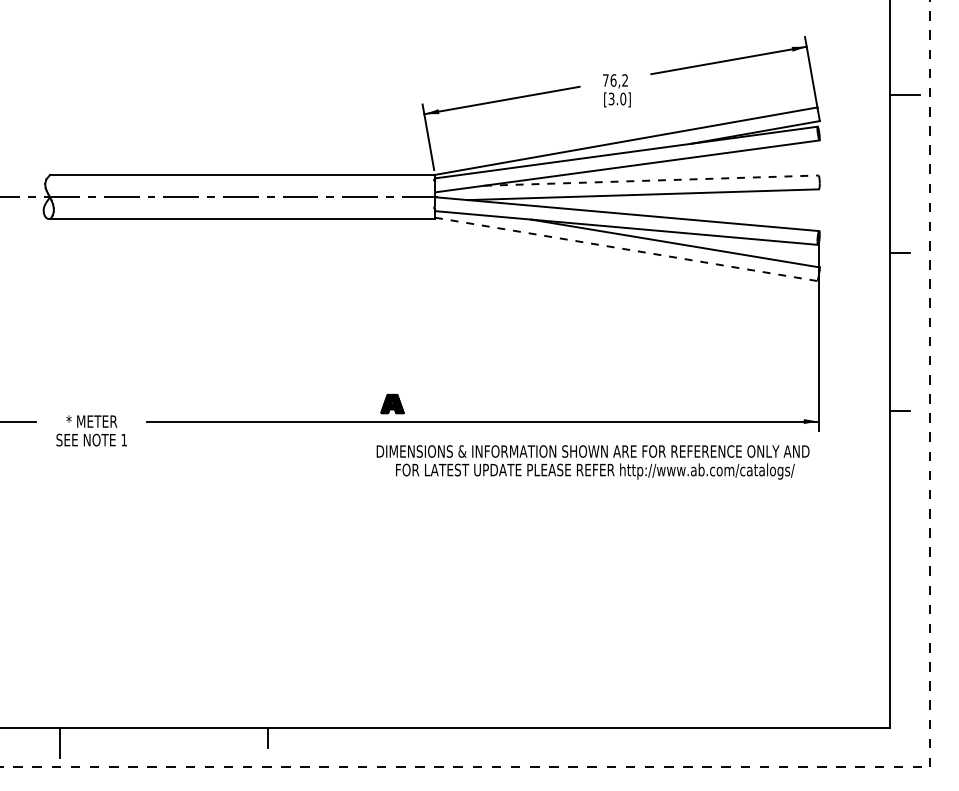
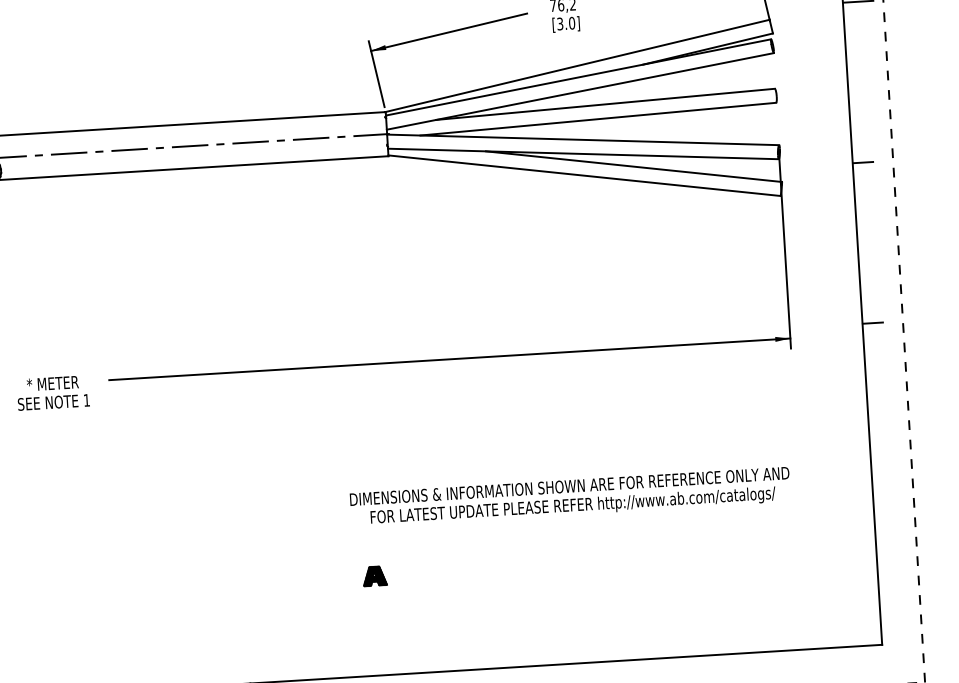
line: (651, 180) -> (605, 104), dashed -> solid
line: (626, 249) -> (584, 175), dashed -> solid
part: (392, 403) -> (374, 575), moved
text: (592, 462) -> (569, 497), moved

